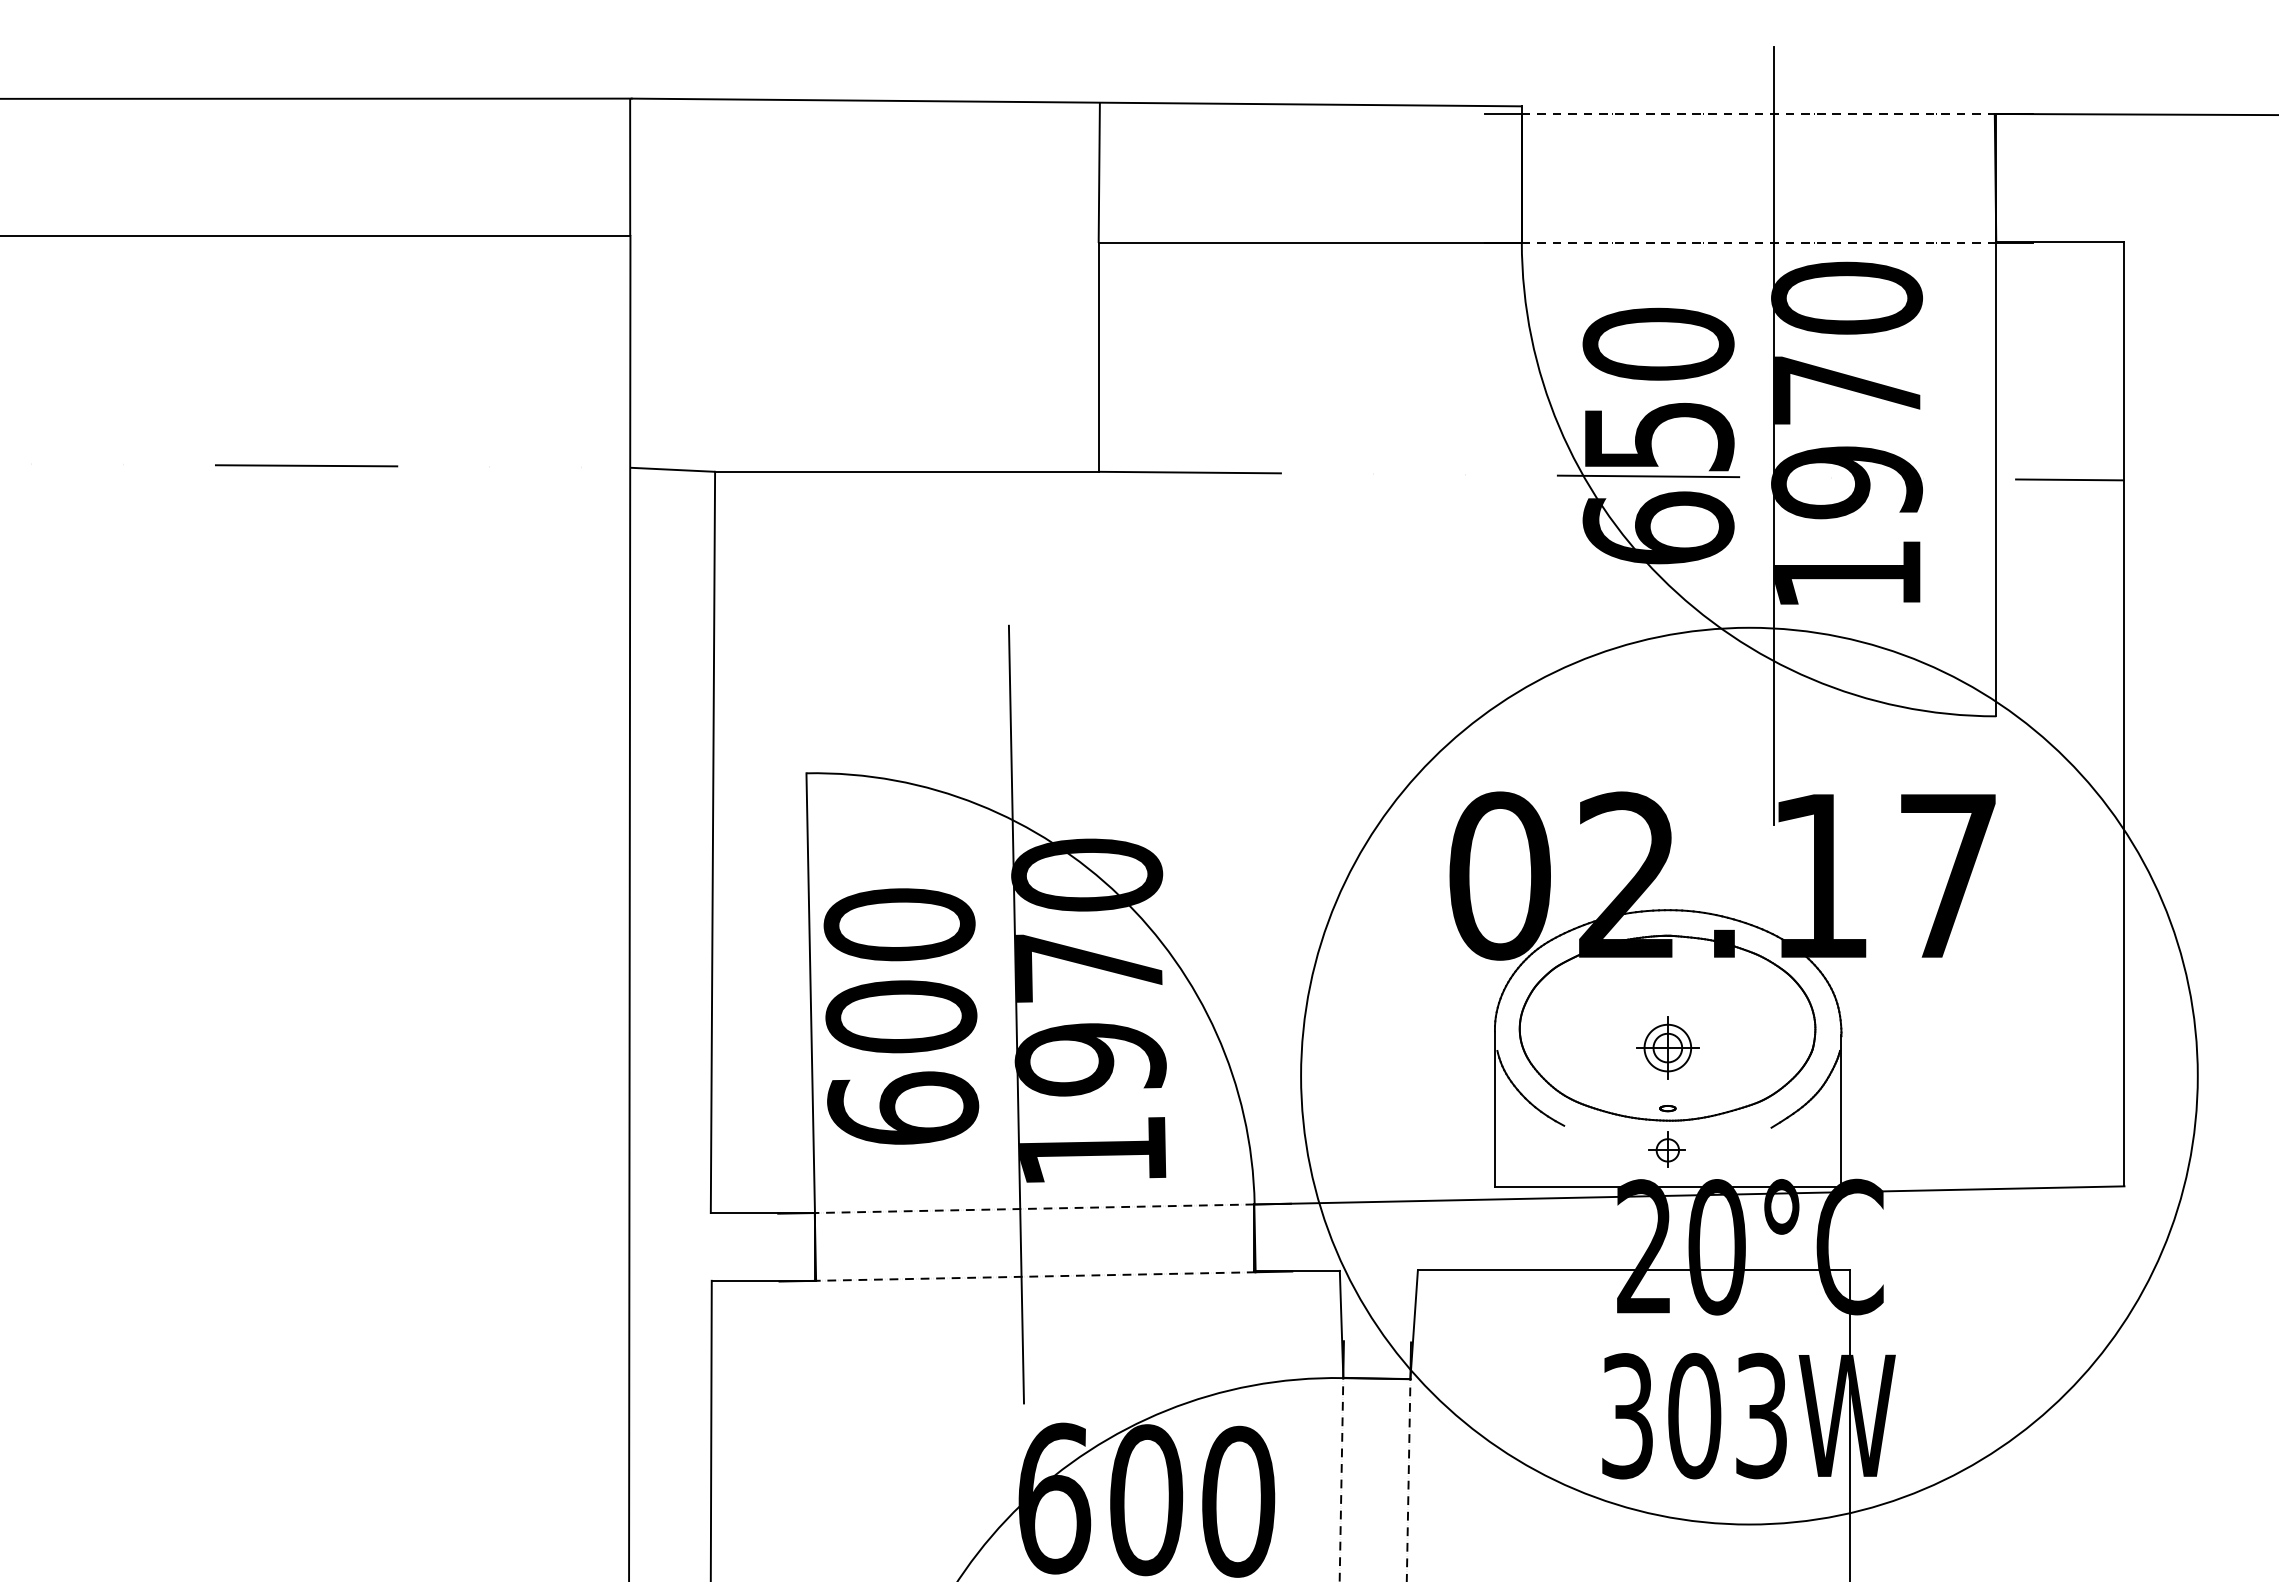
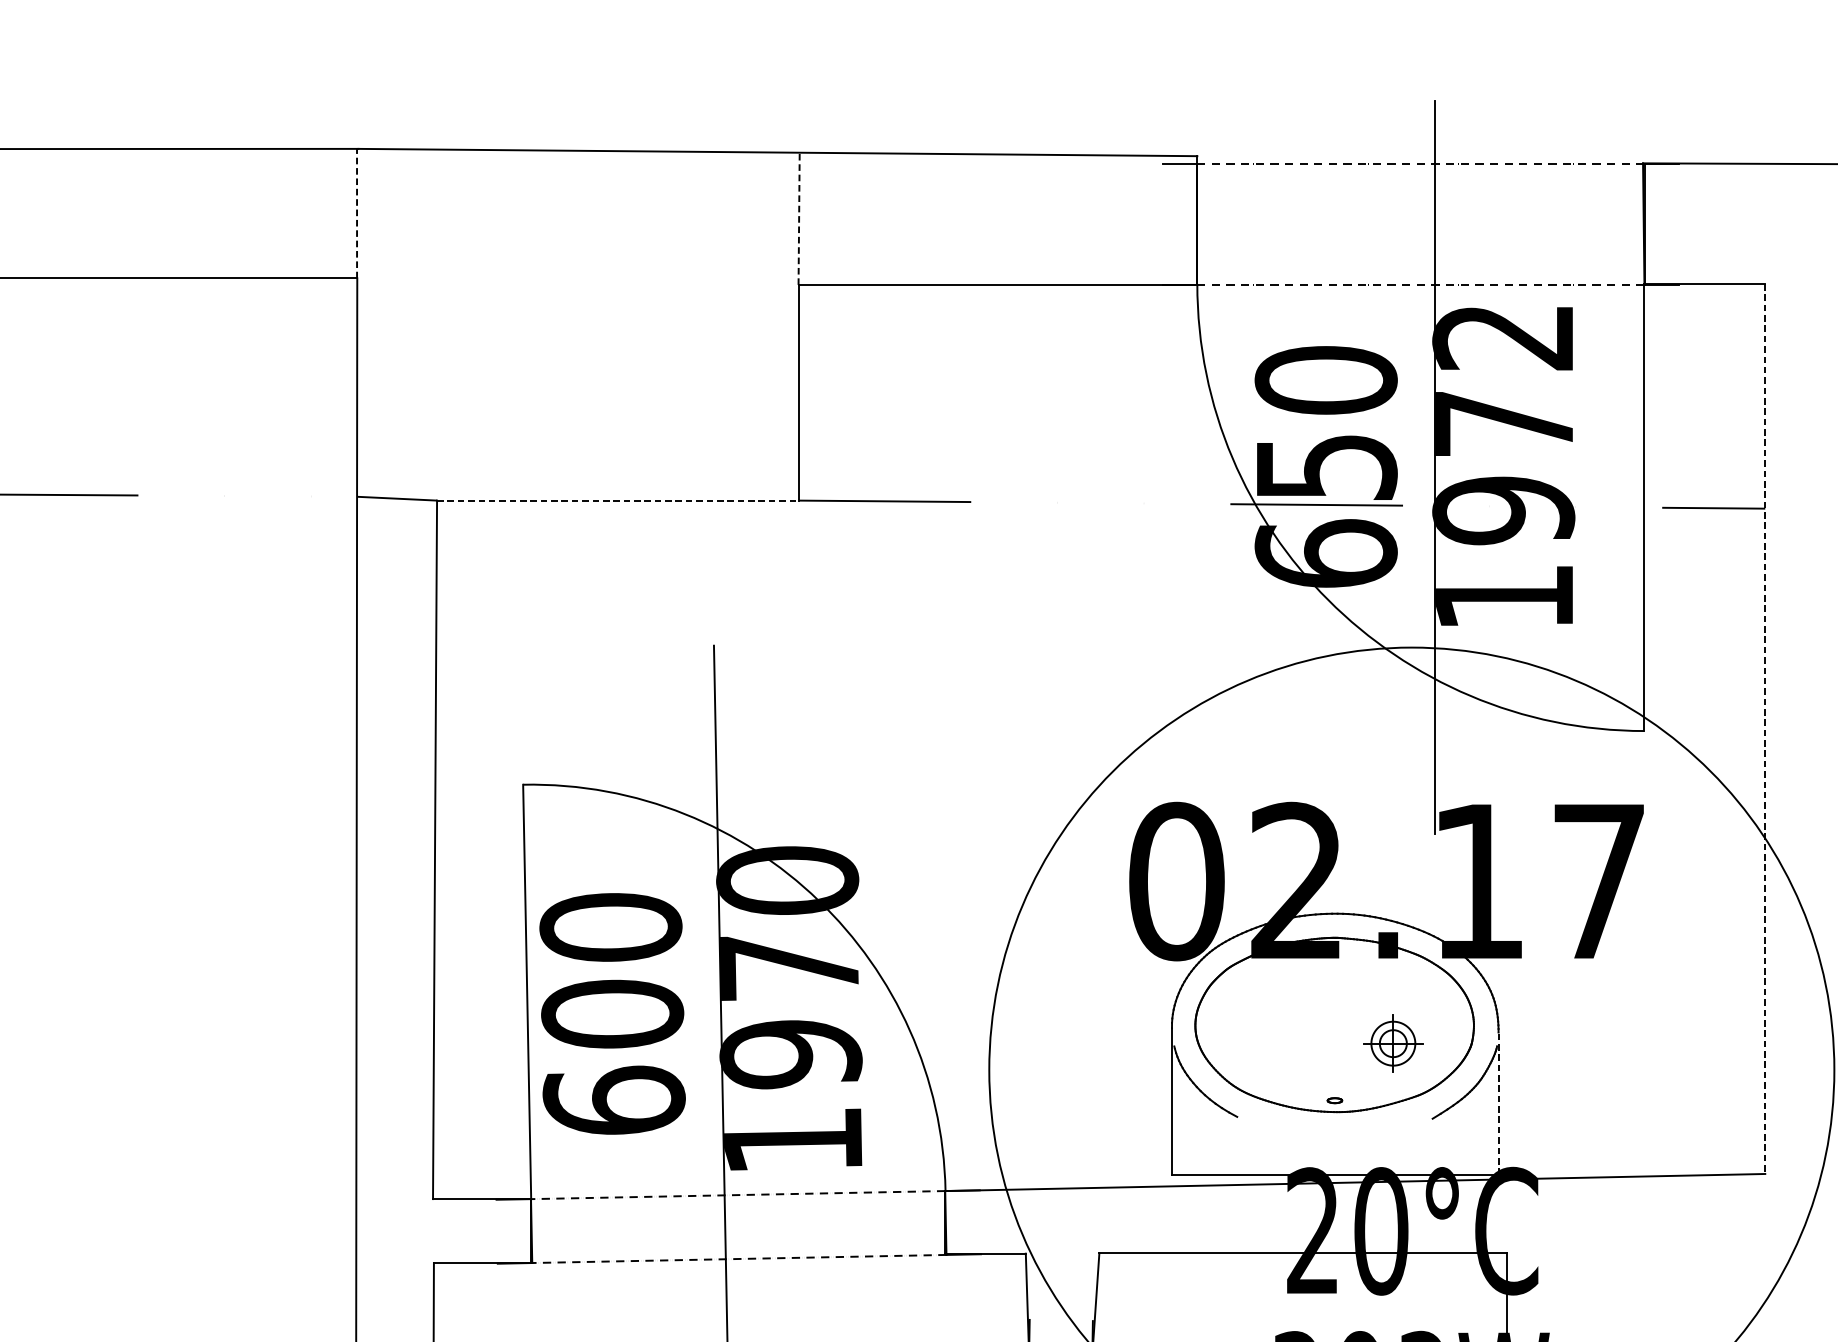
line: (630, 167) -> (357, 213), solid -> dashed
line: (1099, 172) -> (799, 218), solid -> dashed
text: (1847, 297) -> (1504, 336), 1970 -> 1972
line: (906, 471) -> (617, 500), solid -> dashed
line: (2124, 714) -> (1765, 729), solid -> dashed
part: (1667, 1047) -> (1393, 1043), moved
line: (1841, 1110) -> (1498, 1102), solid -> dashed
part: (1666, 1149) -> (1333, 1139), removed

